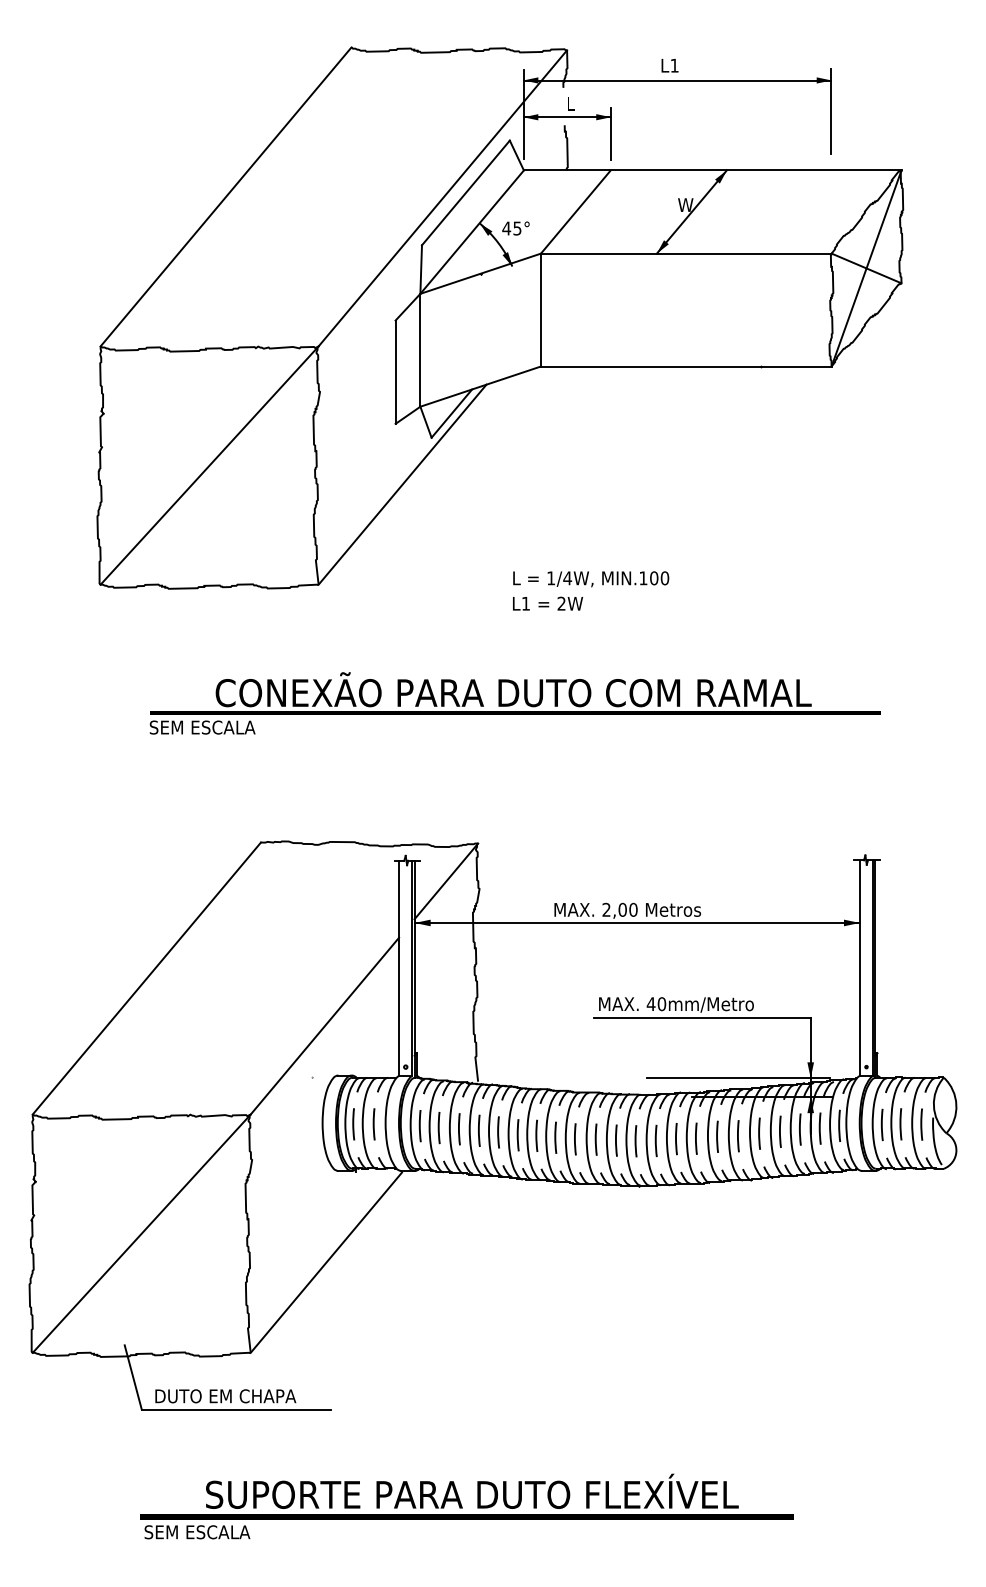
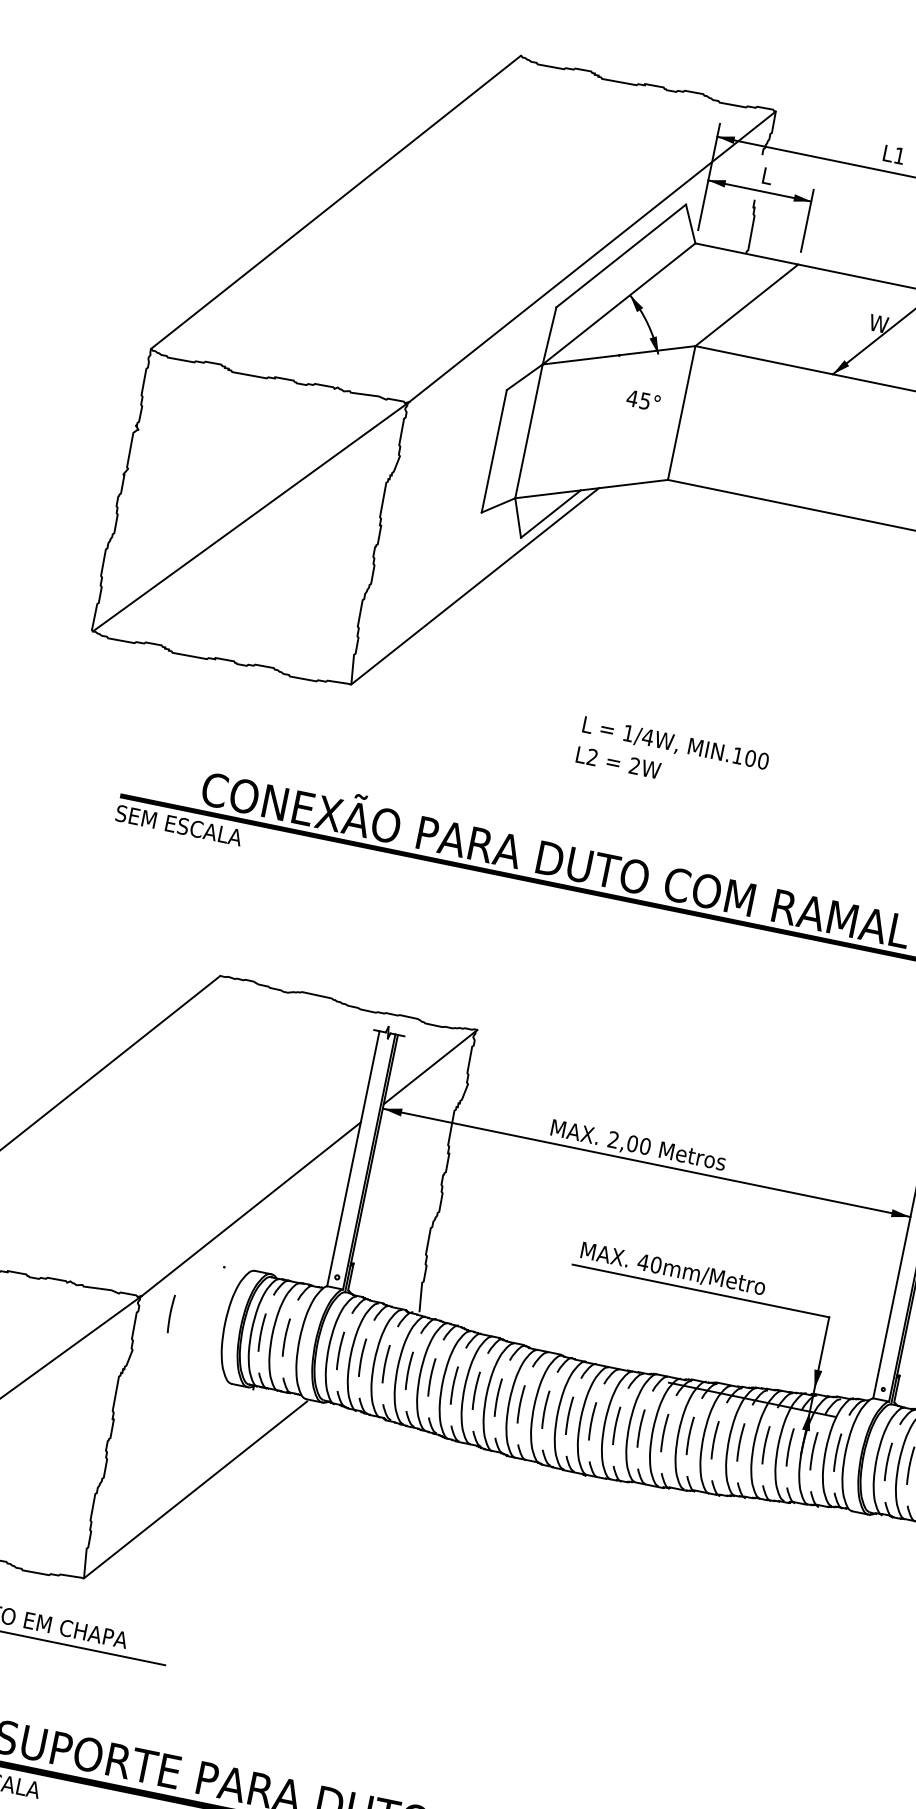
text: (515, 228) -> (642, 400), moved
text: (525, 603) -> (591, 757), L1 -> L2
line: (738, 1078) -> (728, 1371), removed
line: (276, 1124) -> (170, 1313), added

